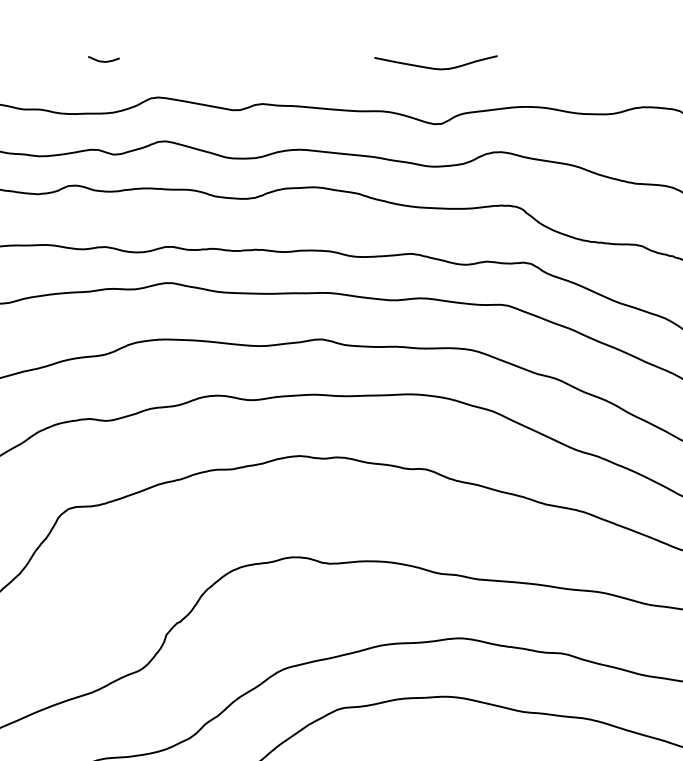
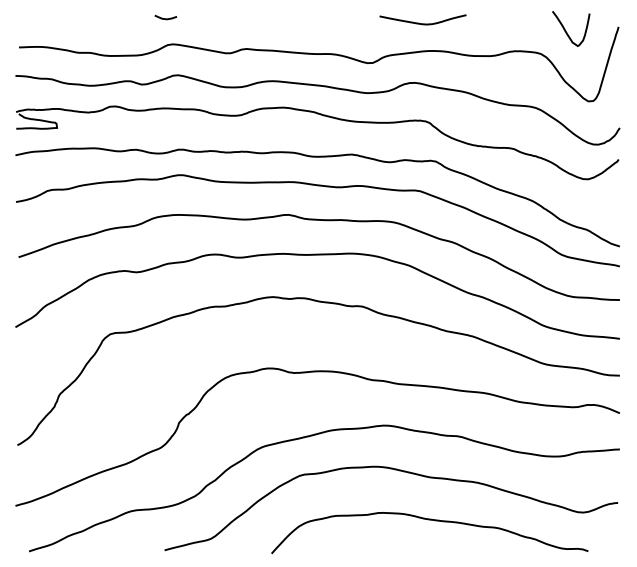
curve: (103, 60) -> (165, 18), moved
curve: (435, 67) -> (422, 23), moved

